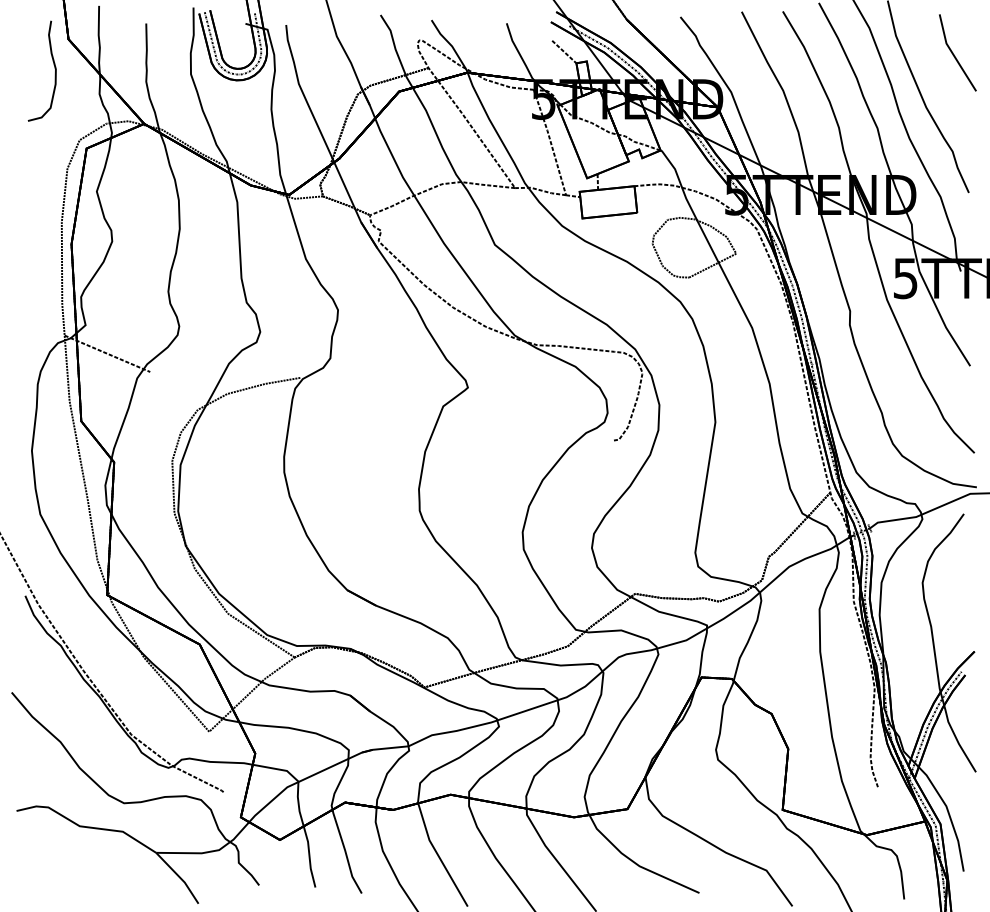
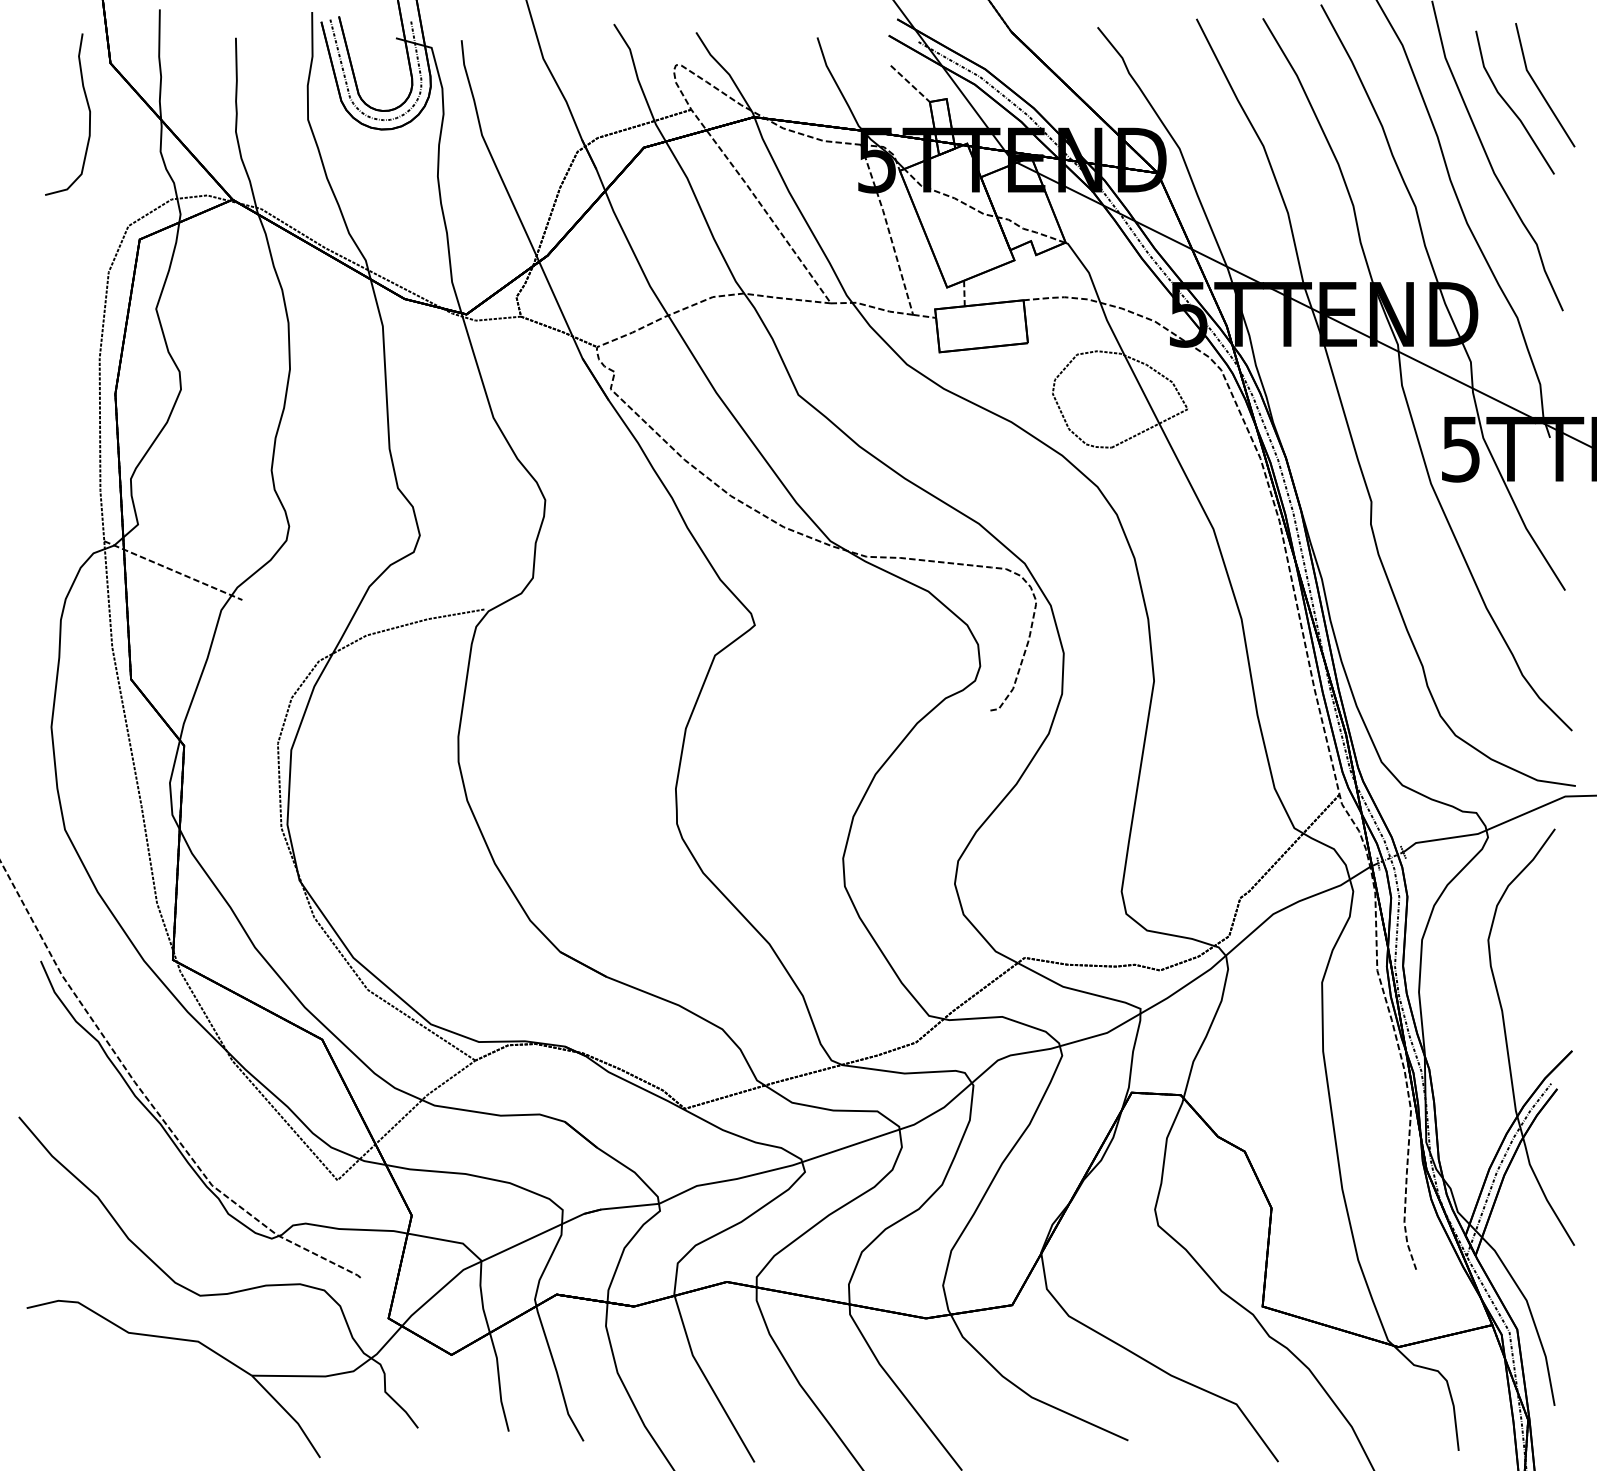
line: (936, 65) -> (1510, 105), added

